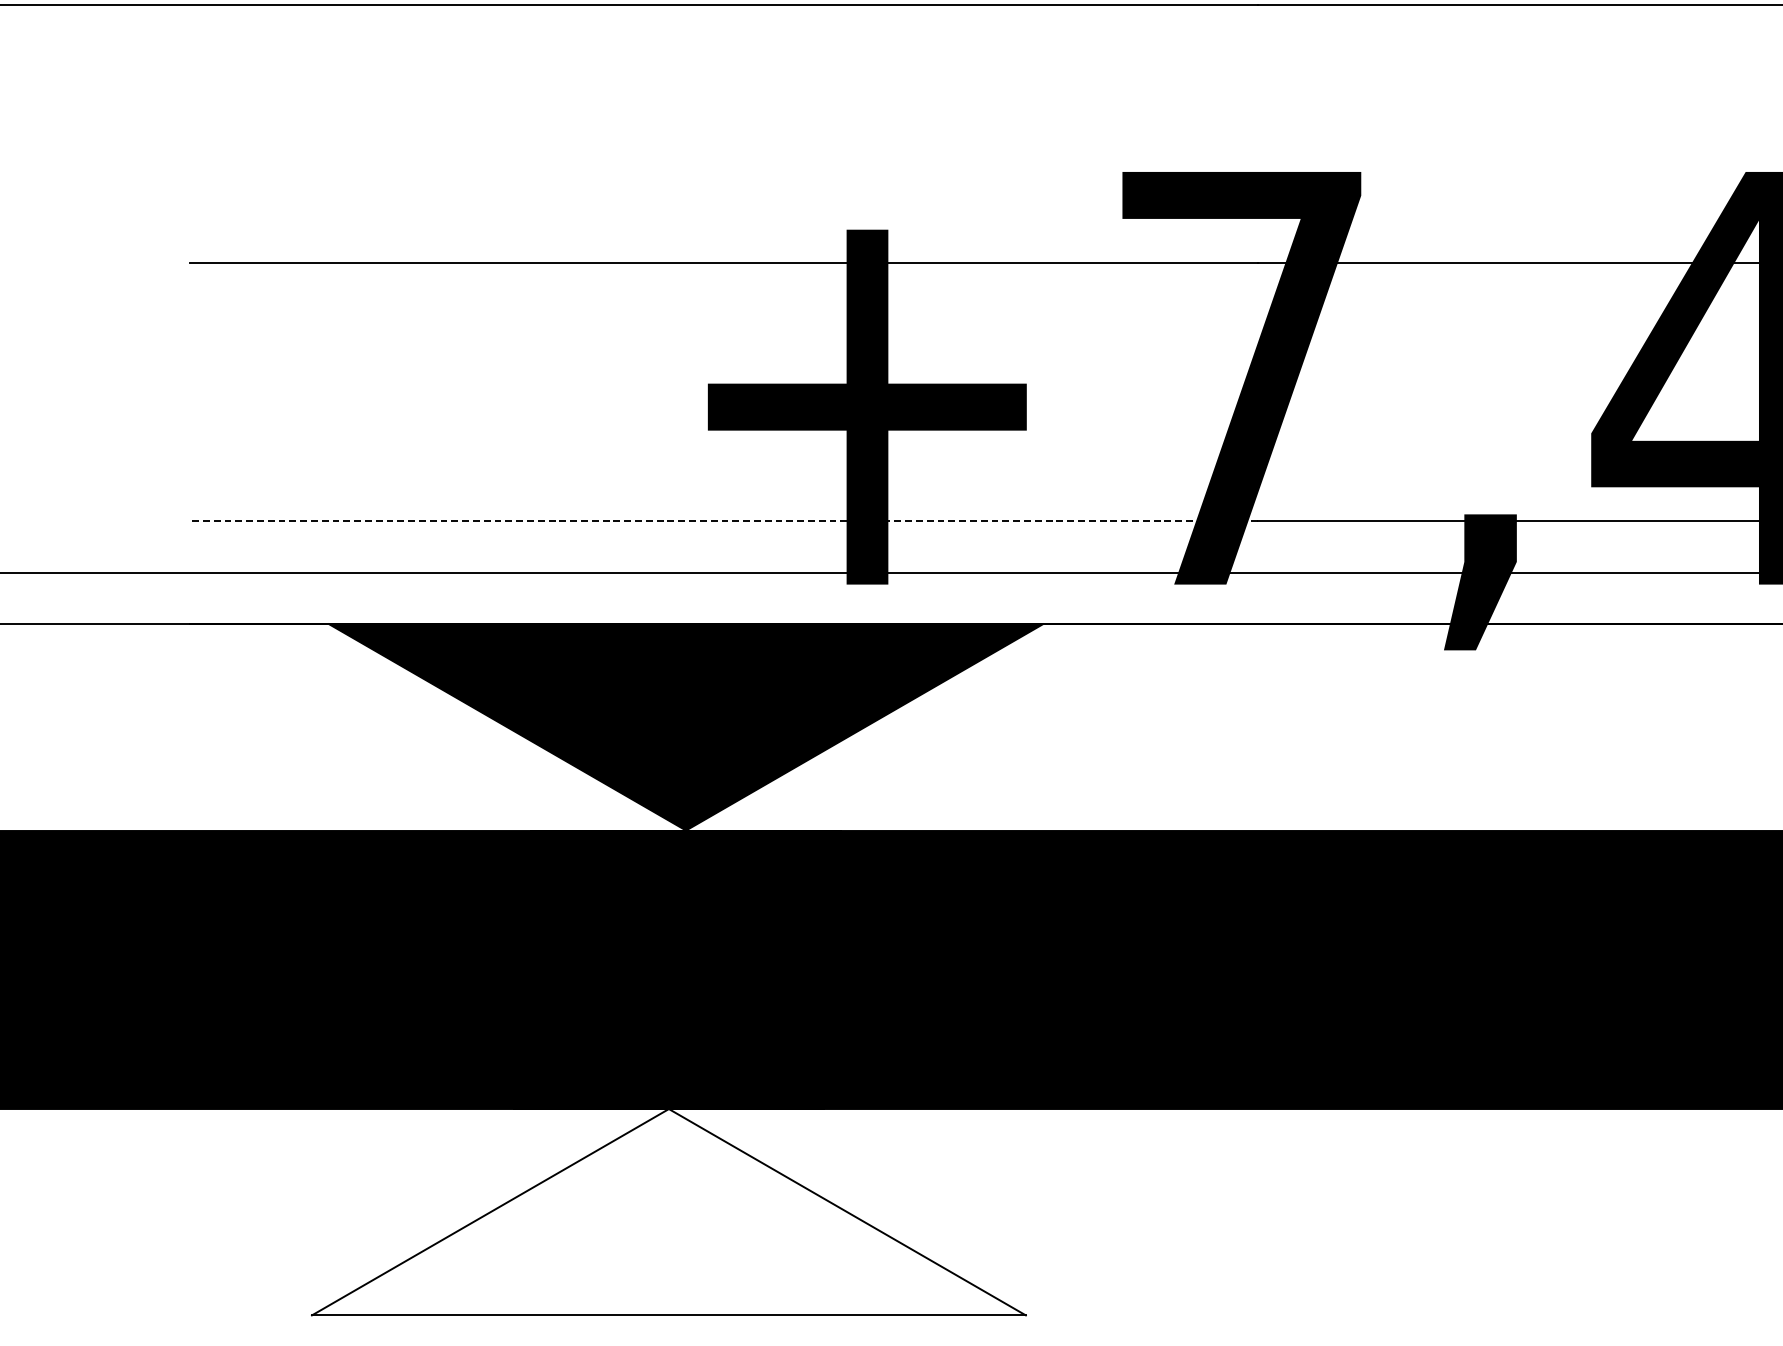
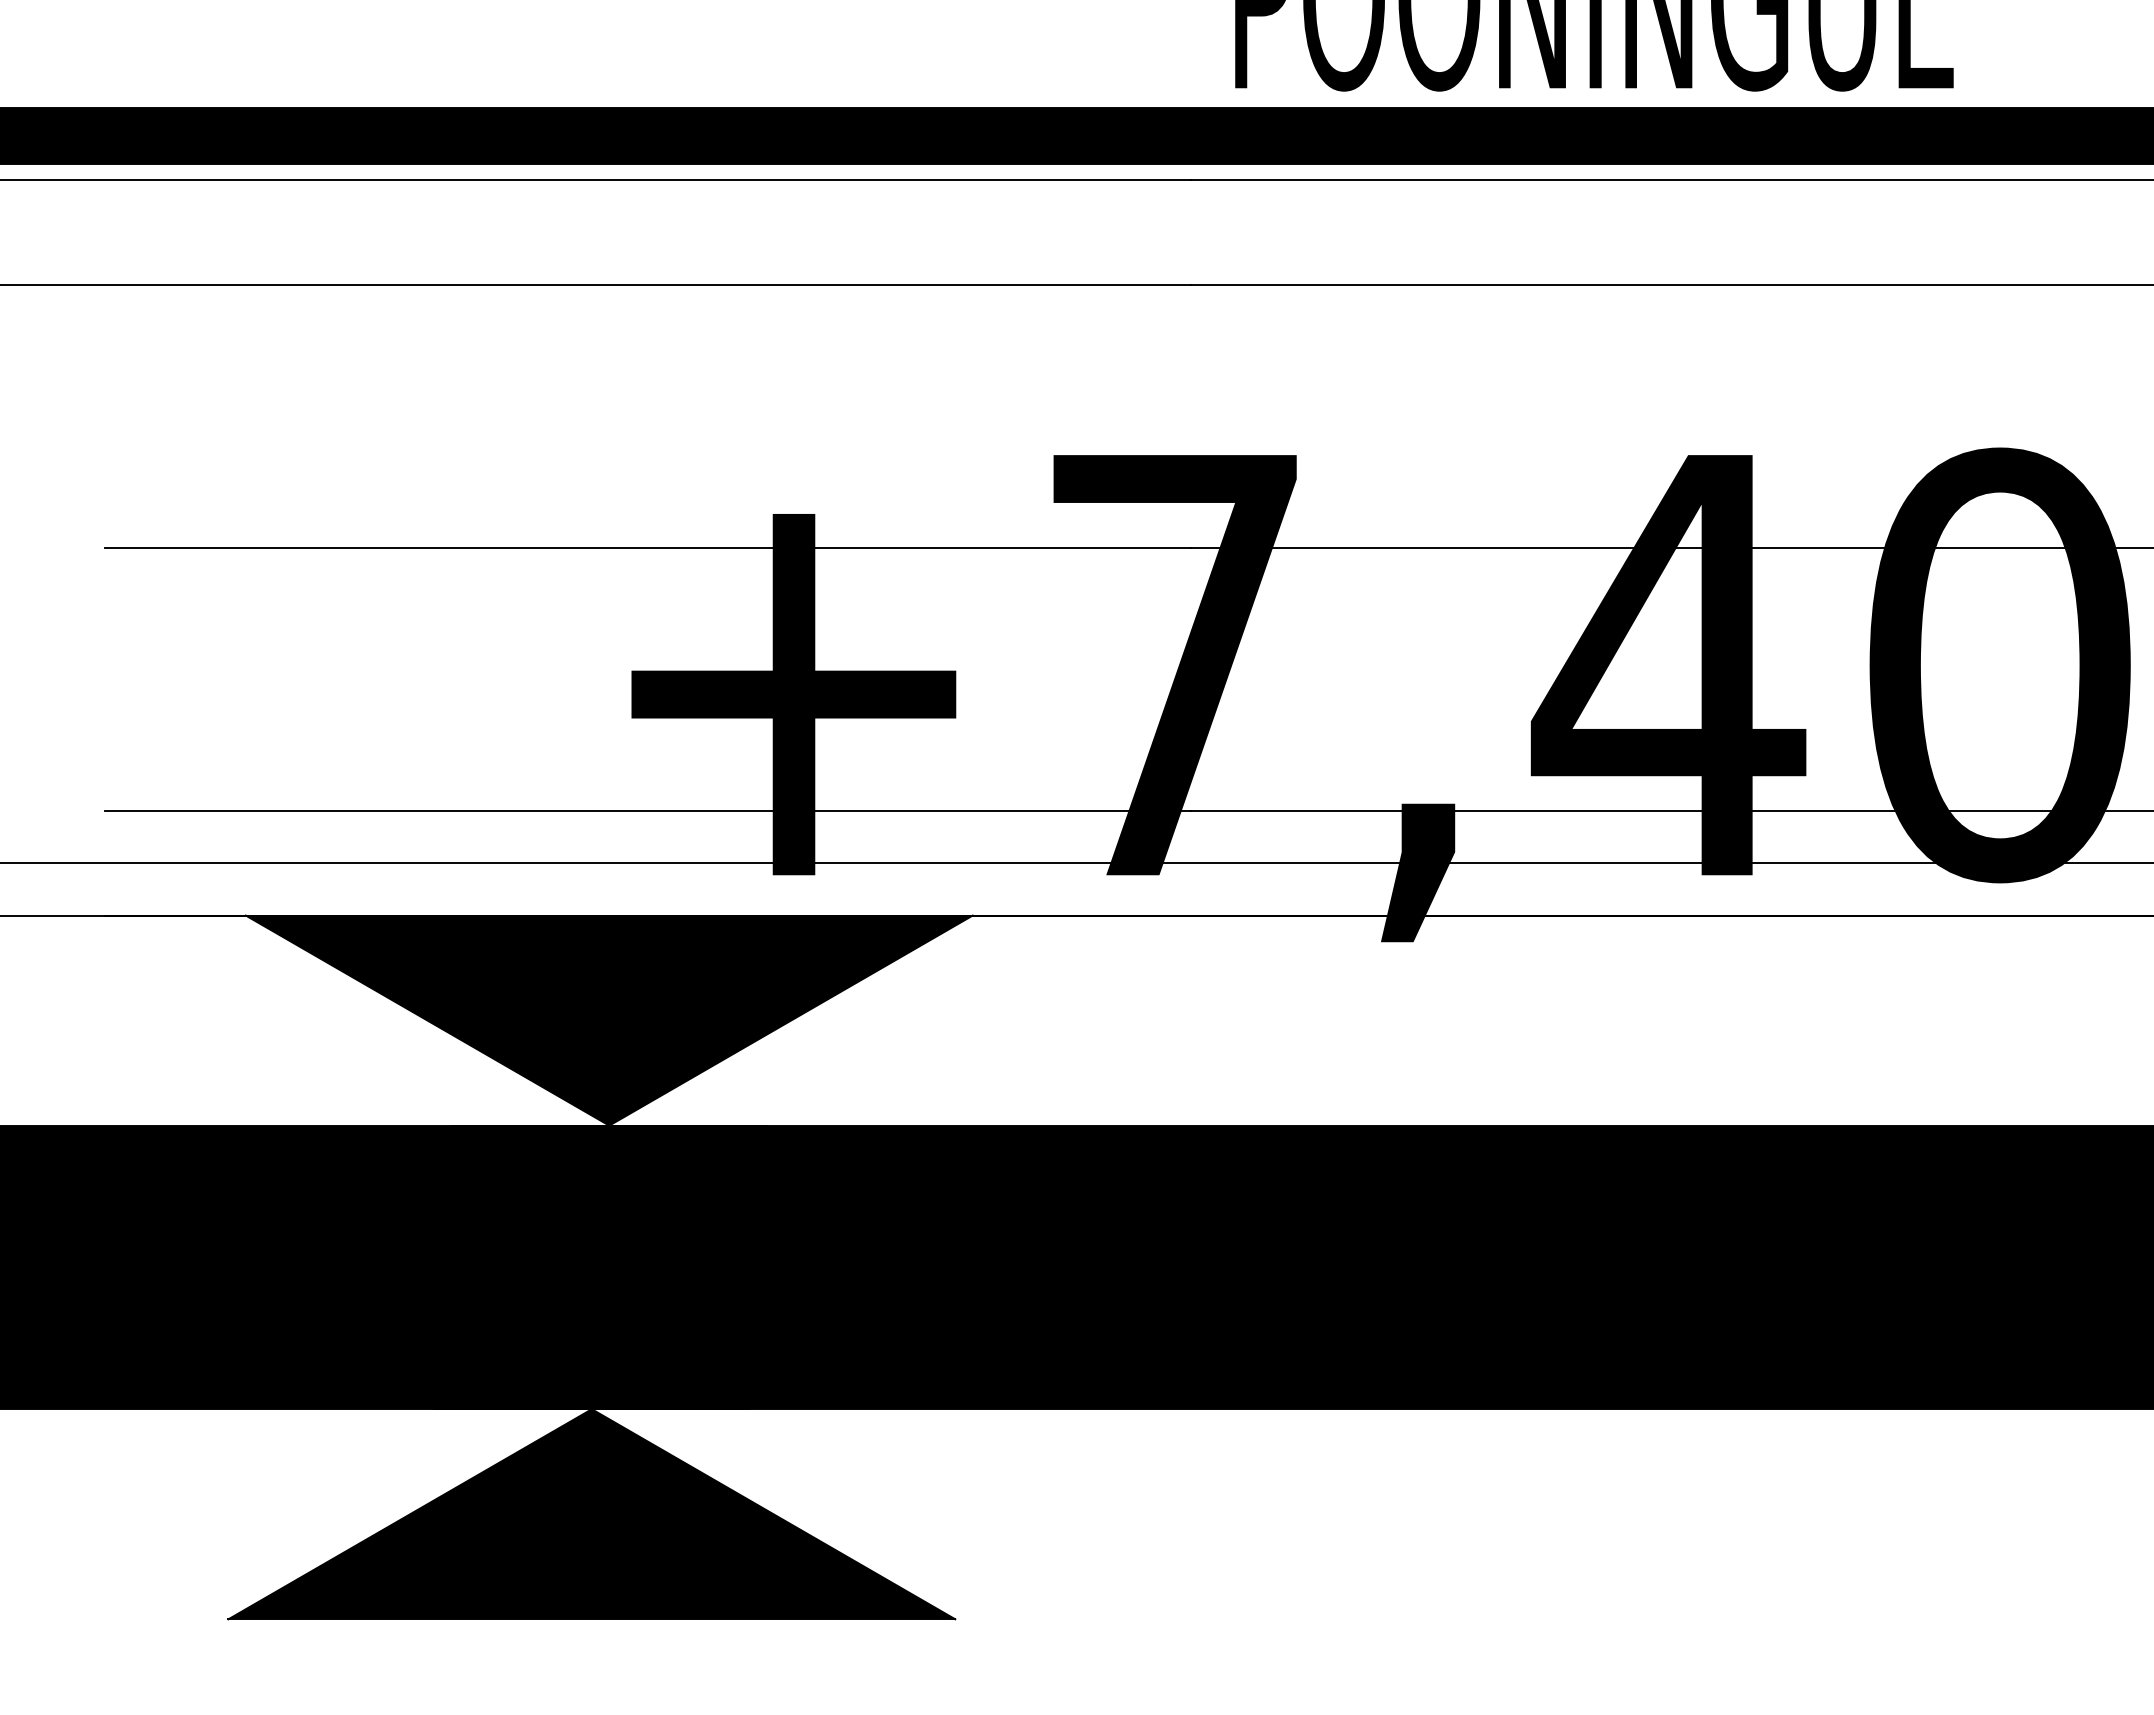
line: (723, 520) -> (647, 810), dashed -> solid
fill: (668, 1212) -> (591, 1514), added

